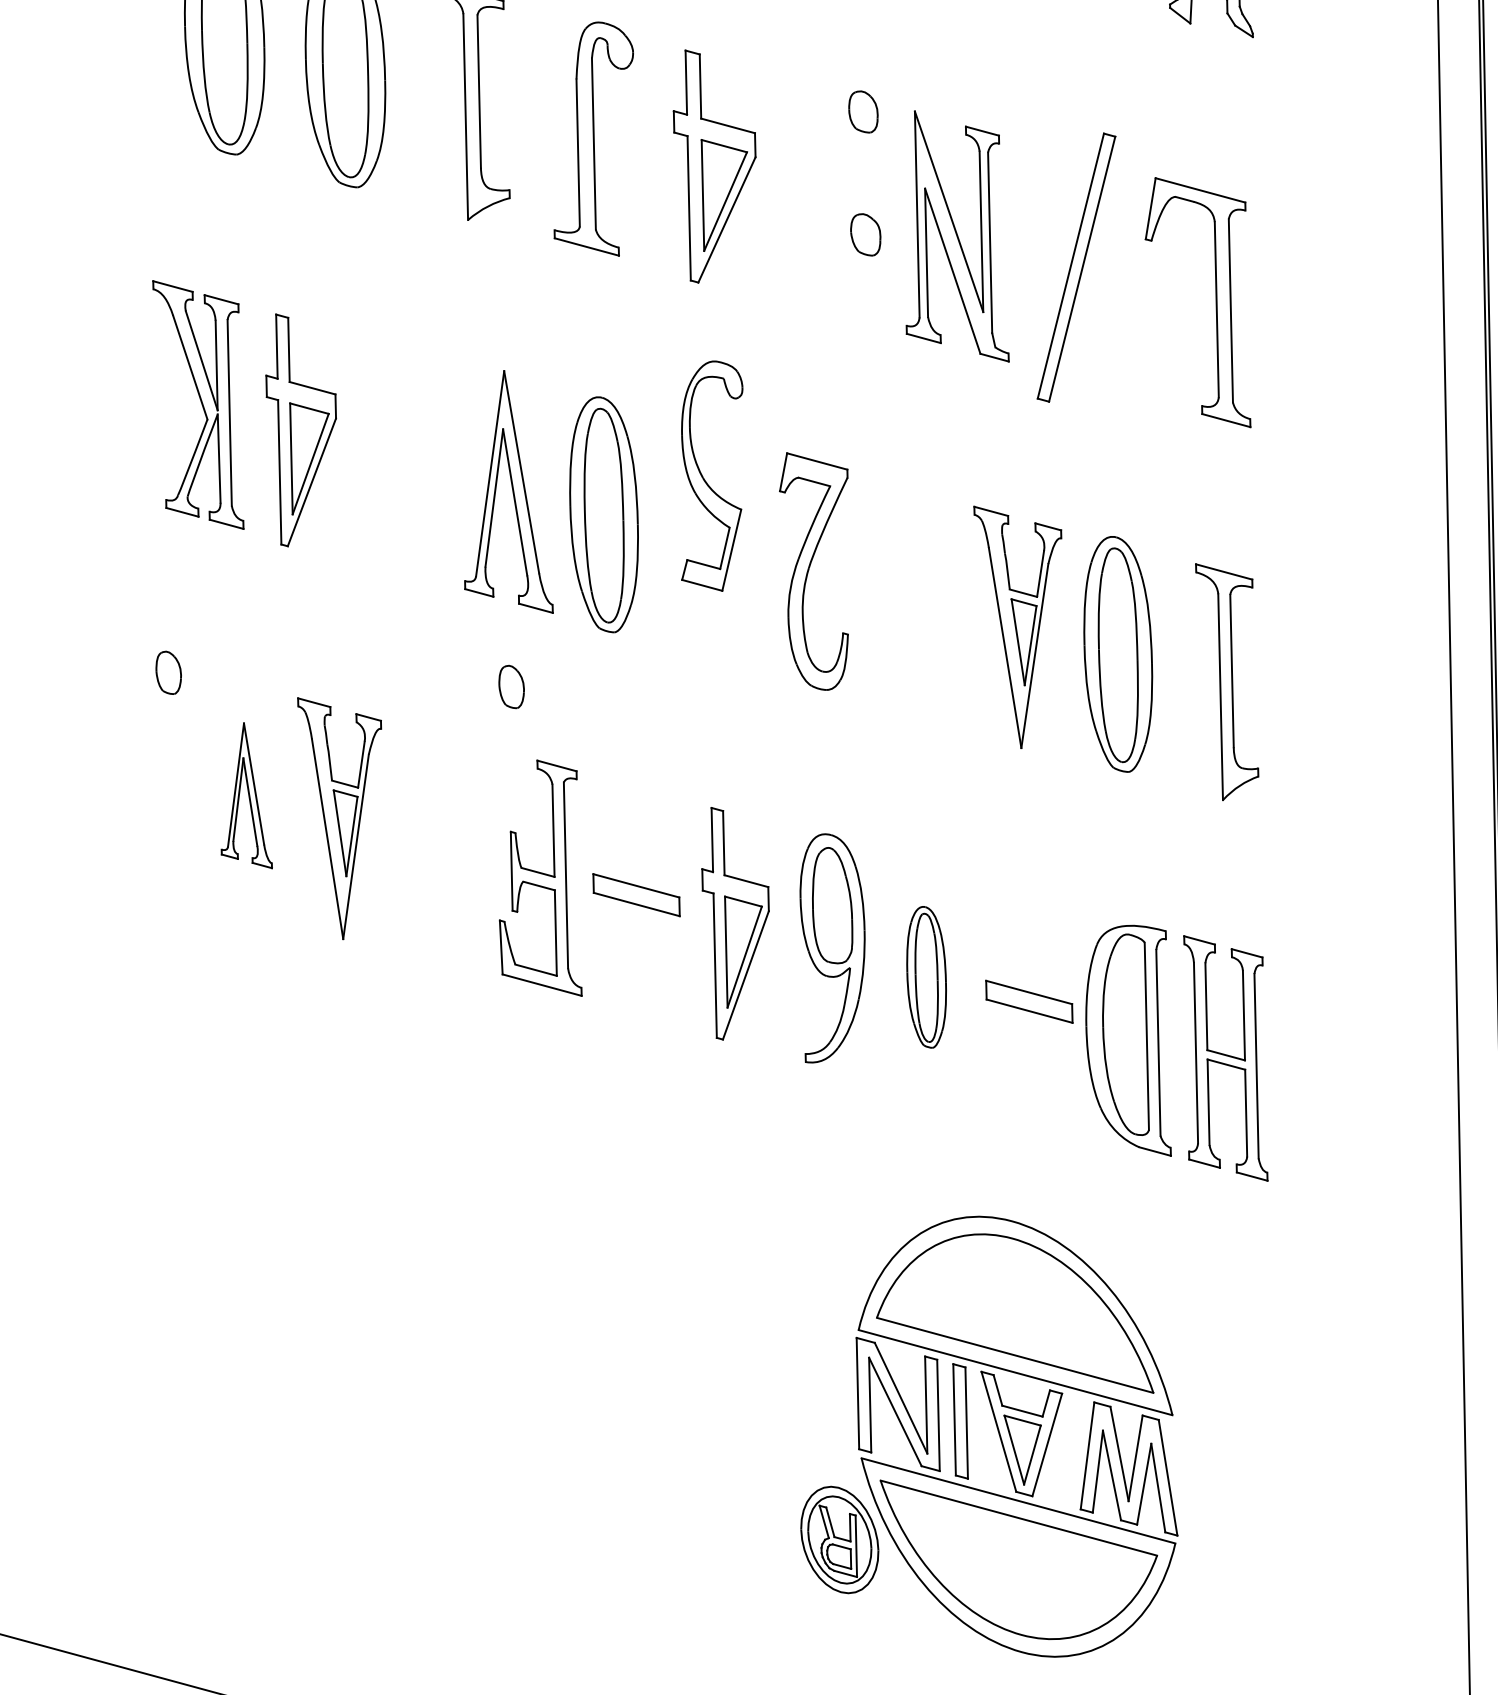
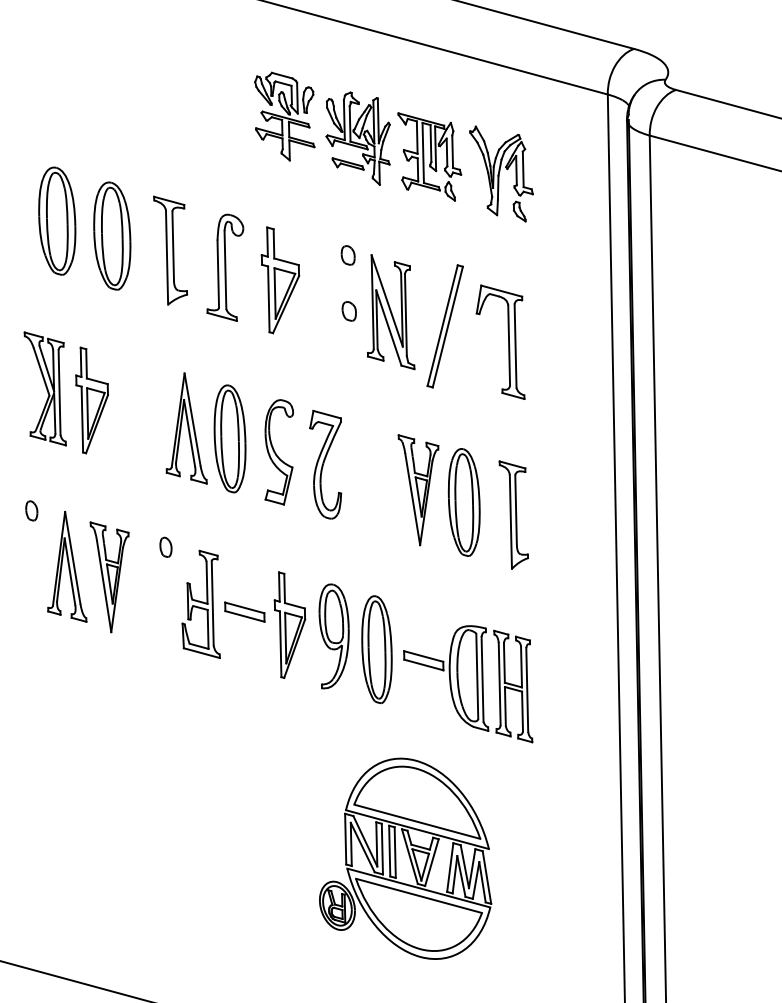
part: (710, 476) -> (278, 452), moved
part: (510, 685) -> (165, 546), moved
part: (247, 794) -> (67, 566), size x1.67
part: (925, 977) -> (376, 649), size x1.67

